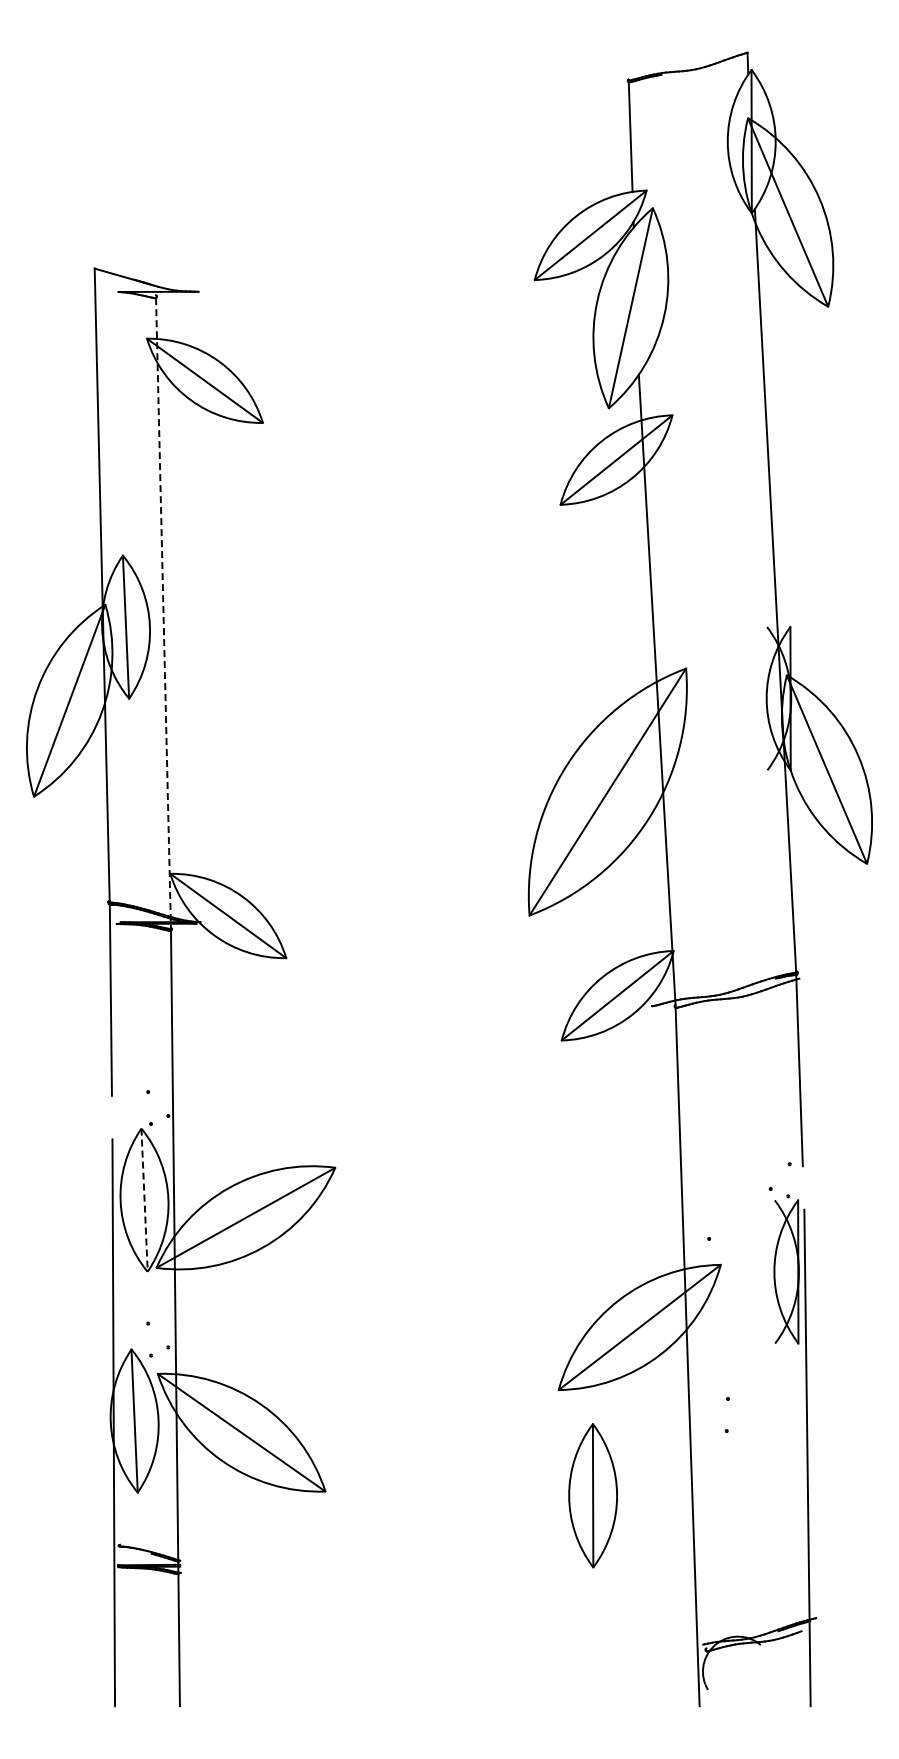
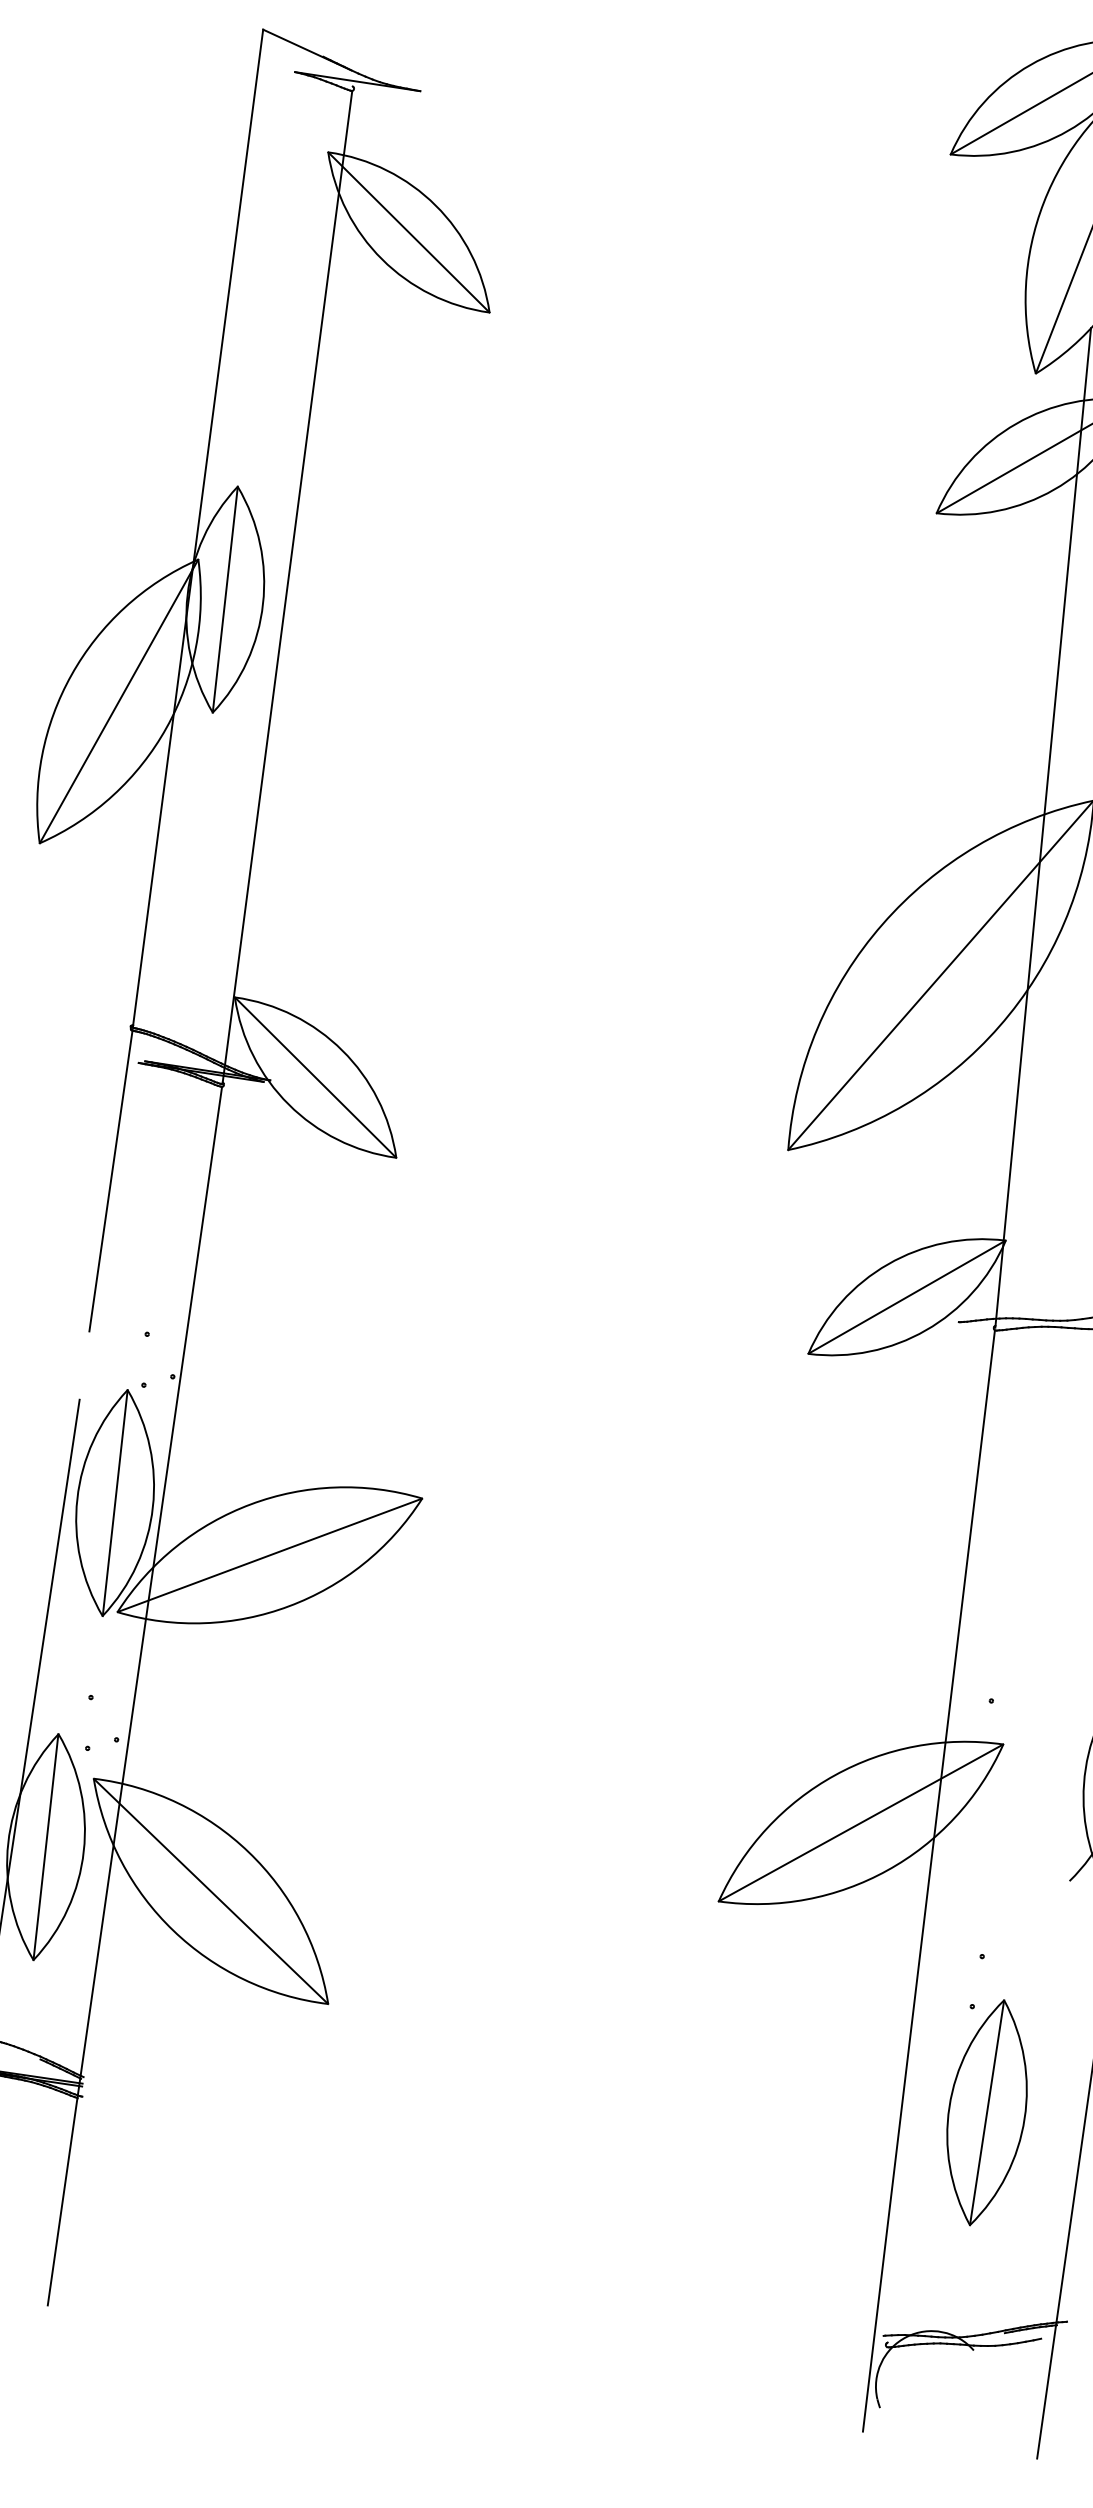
line: (163, 613) -> (287, 587), dashed -> solid
line: (144, 1200) -> (115, 1503), dashed -> solid
part: (592, 1495) -> (986, 2112), moved

